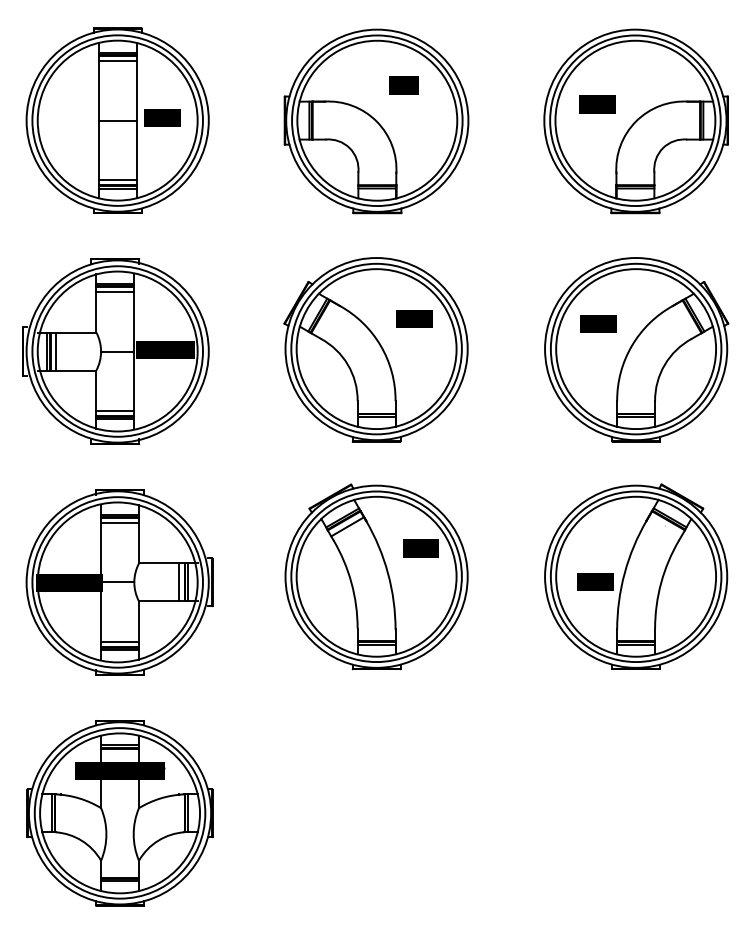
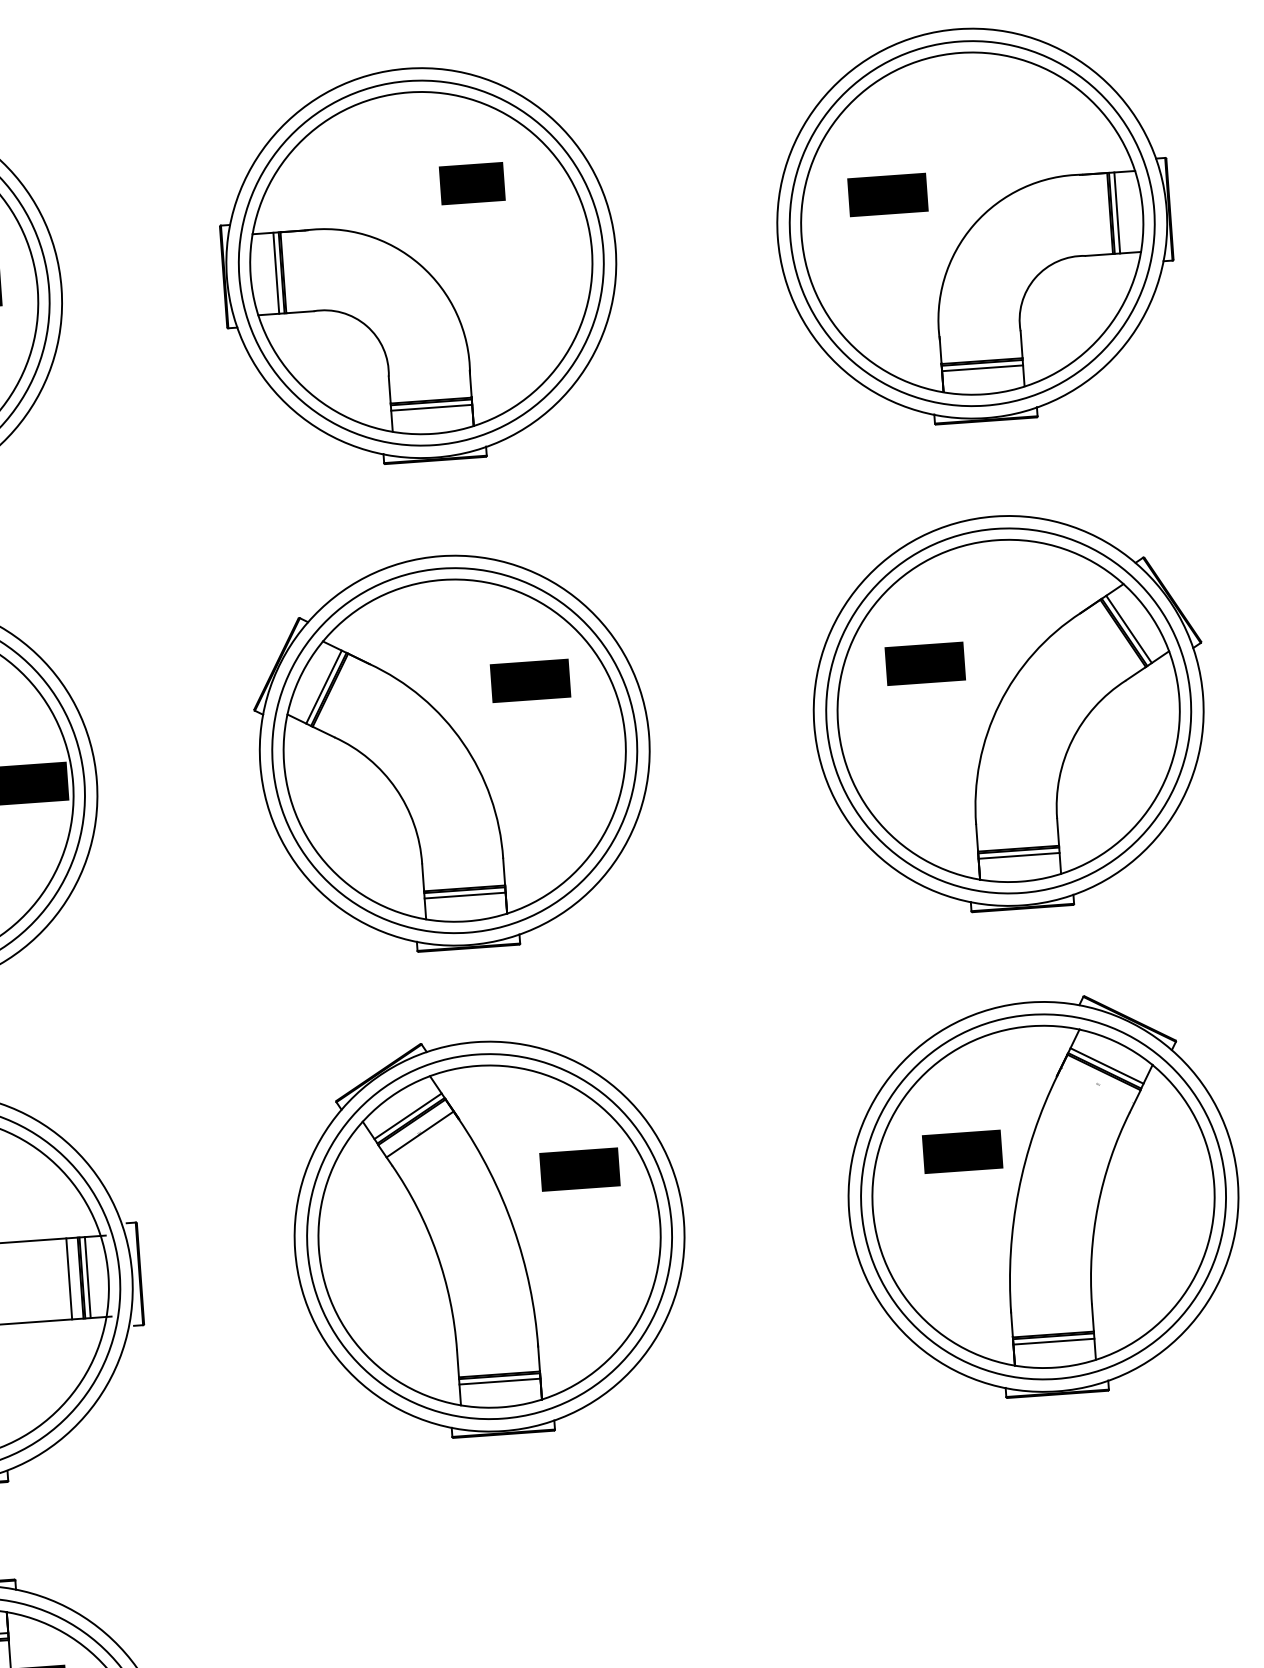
part: (595, 581) -> (961, 1150), moved

